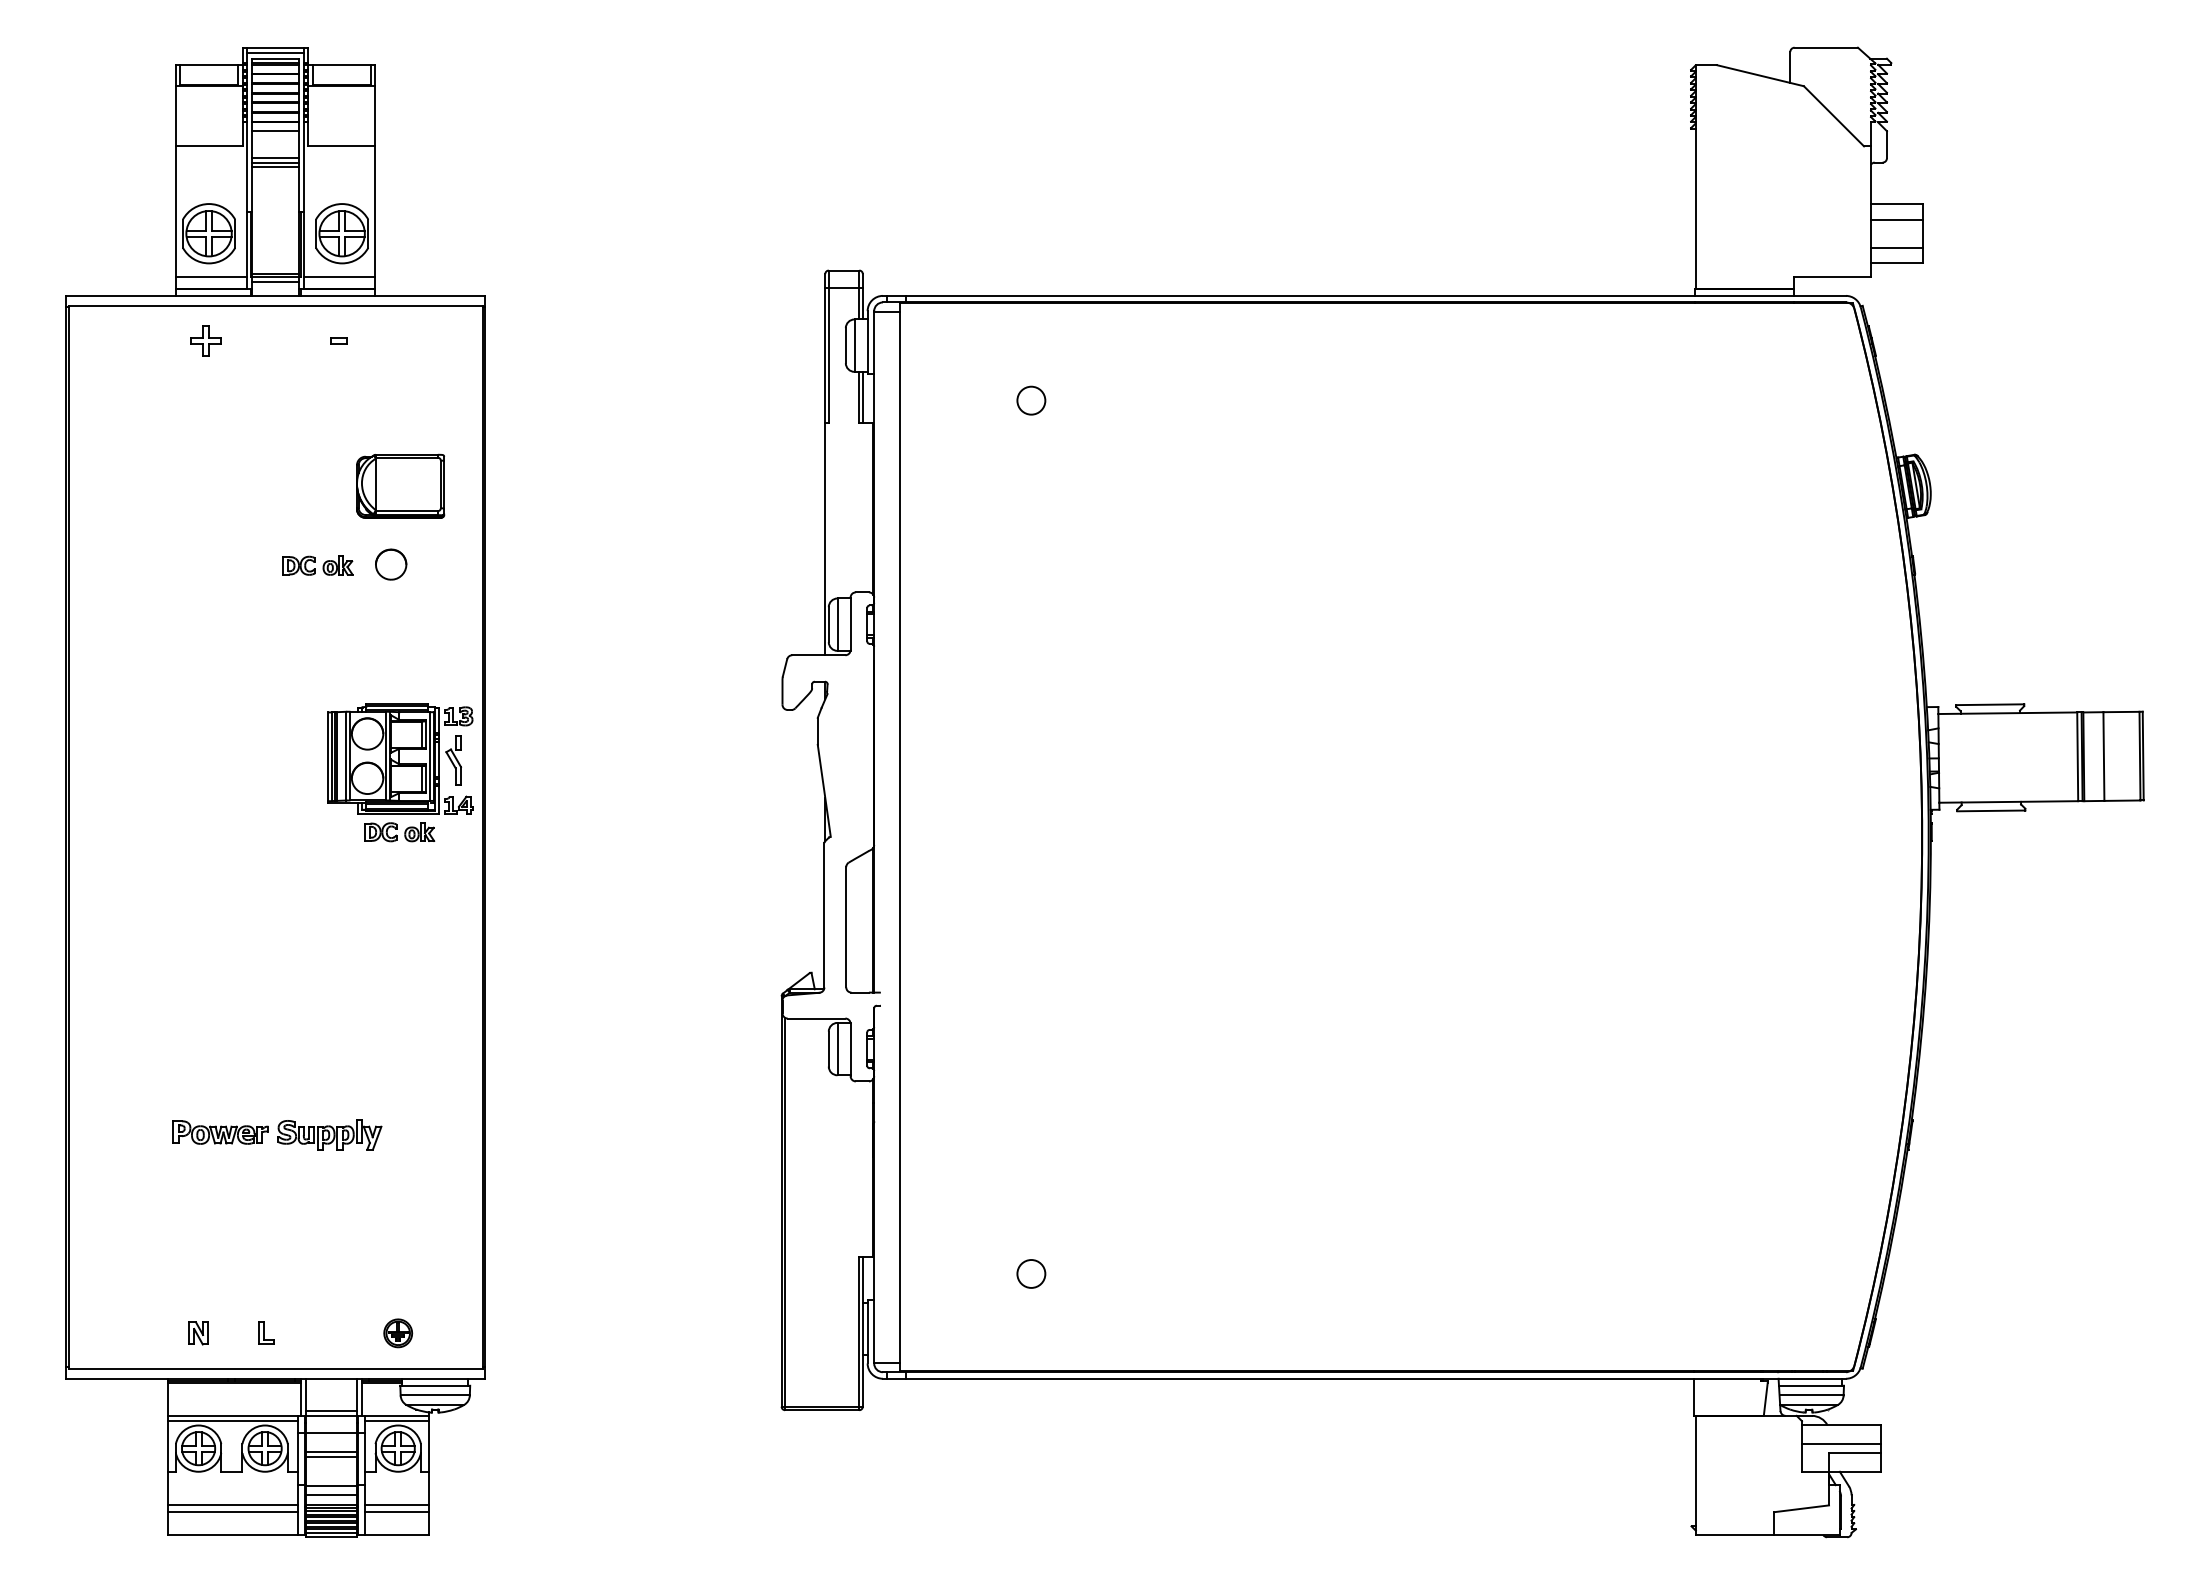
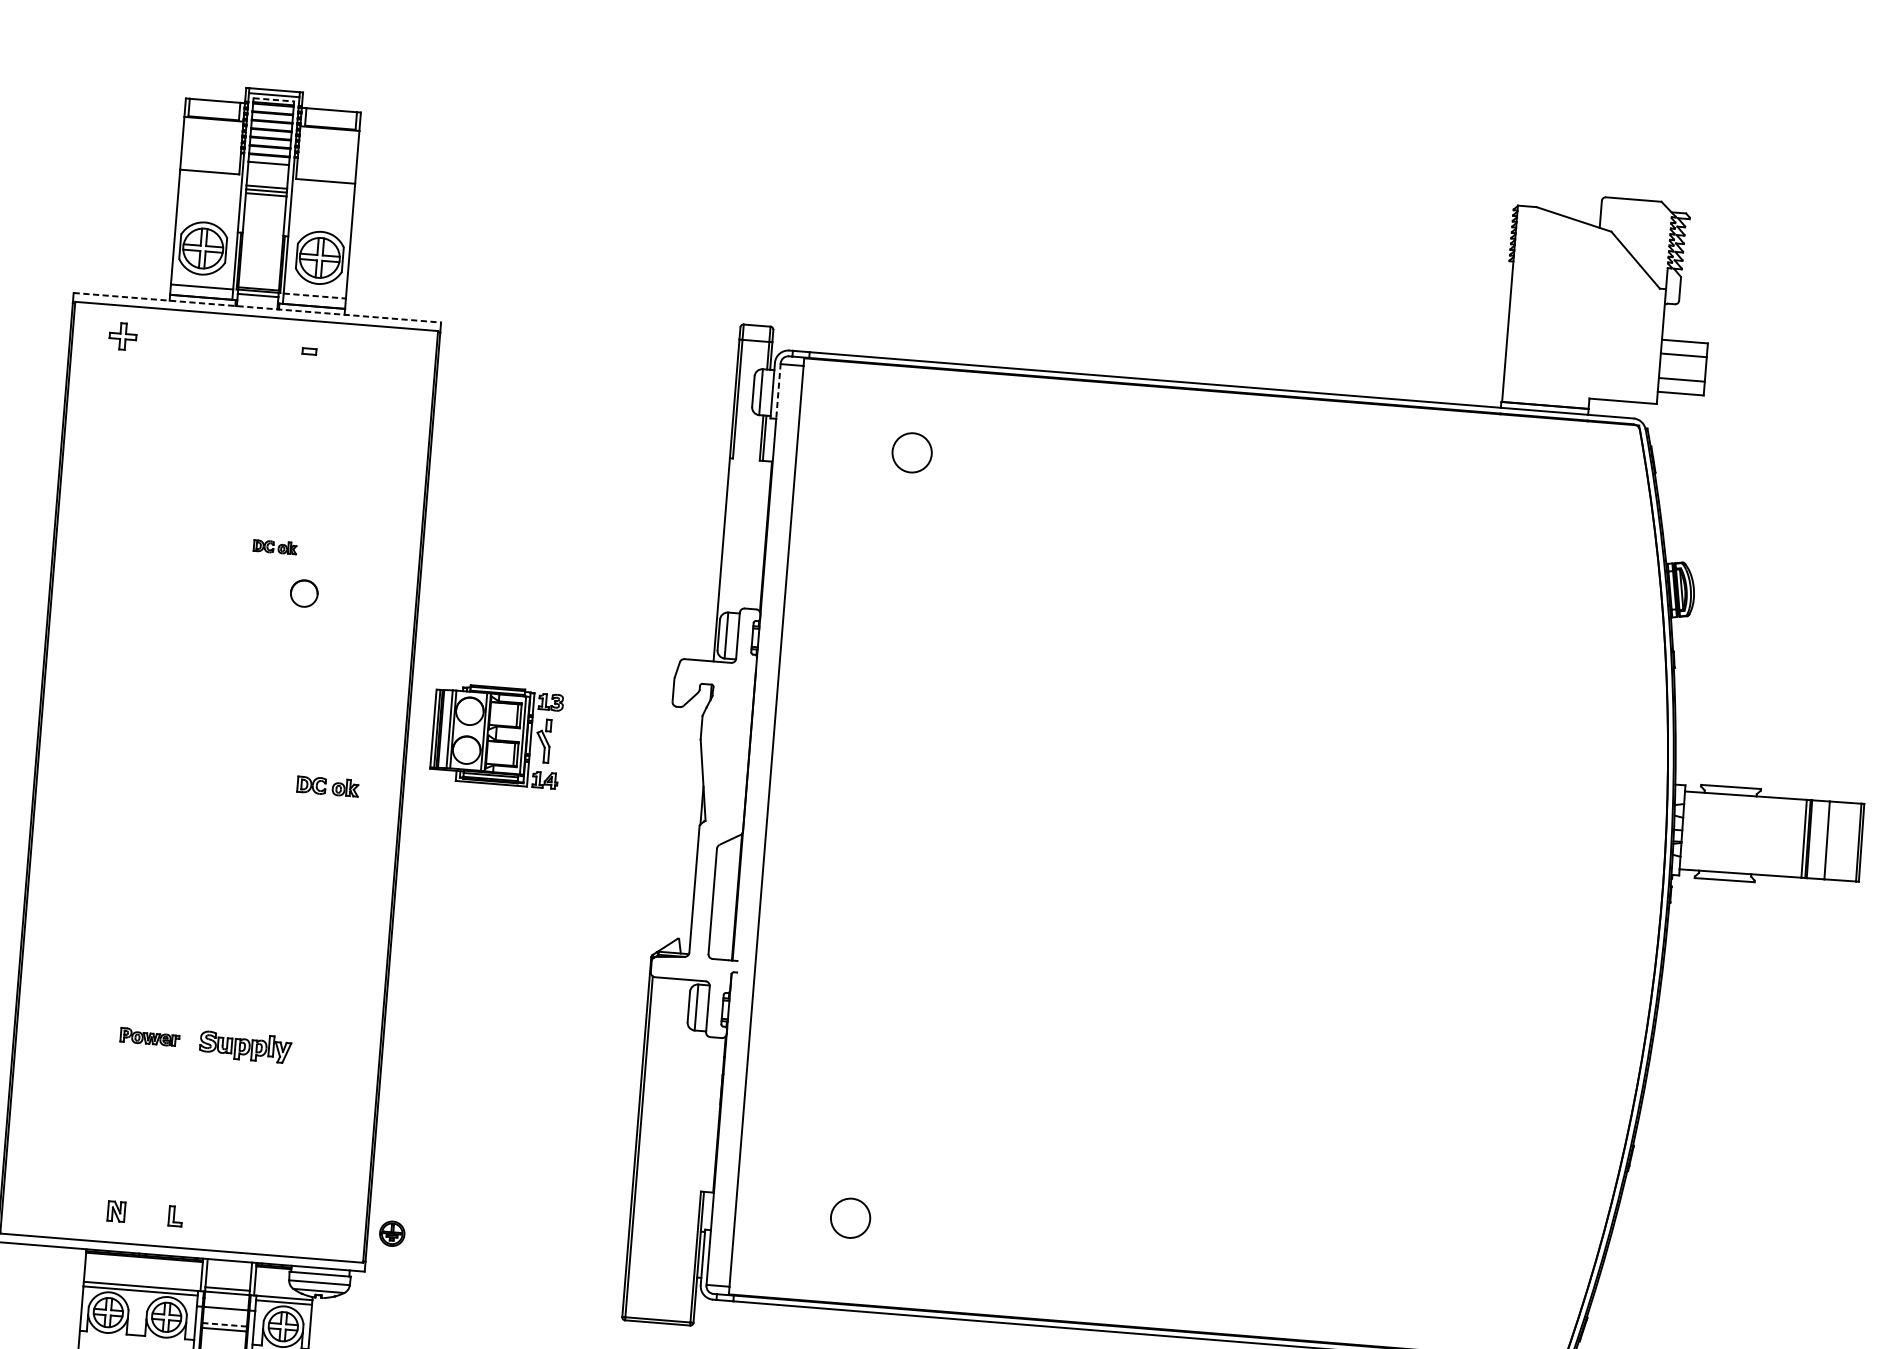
line: (276, 58) -> (274, 99), solid -> dashed
line: (340, 277) -> (315, 296), solid -> dashed
line: (275, 295) -> (257, 307), solid -> dashed
part: (205, 340) -> (122, 336), moved
line: (874, 342) -> (778, 390), solid -> dashed
circle: (1031, 400) -> (912, 452), size x1.6
part: (400, 485) -> (353, 482), removed
part: (391, 564) -> (304, 593), moved
part: (317, 565) -> (274, 546), size x0.7
part: (400, 758) -> (497, 735), moved
part: (220, 1132) -> (149, 1037), size x0.7
circle: (1031, 1273) -> (850, 1217), size x1.6
part: (398, 1333) -> (392, 1233), moved
line: (331, 1451) -> (224, 1324), solid -> dashed

